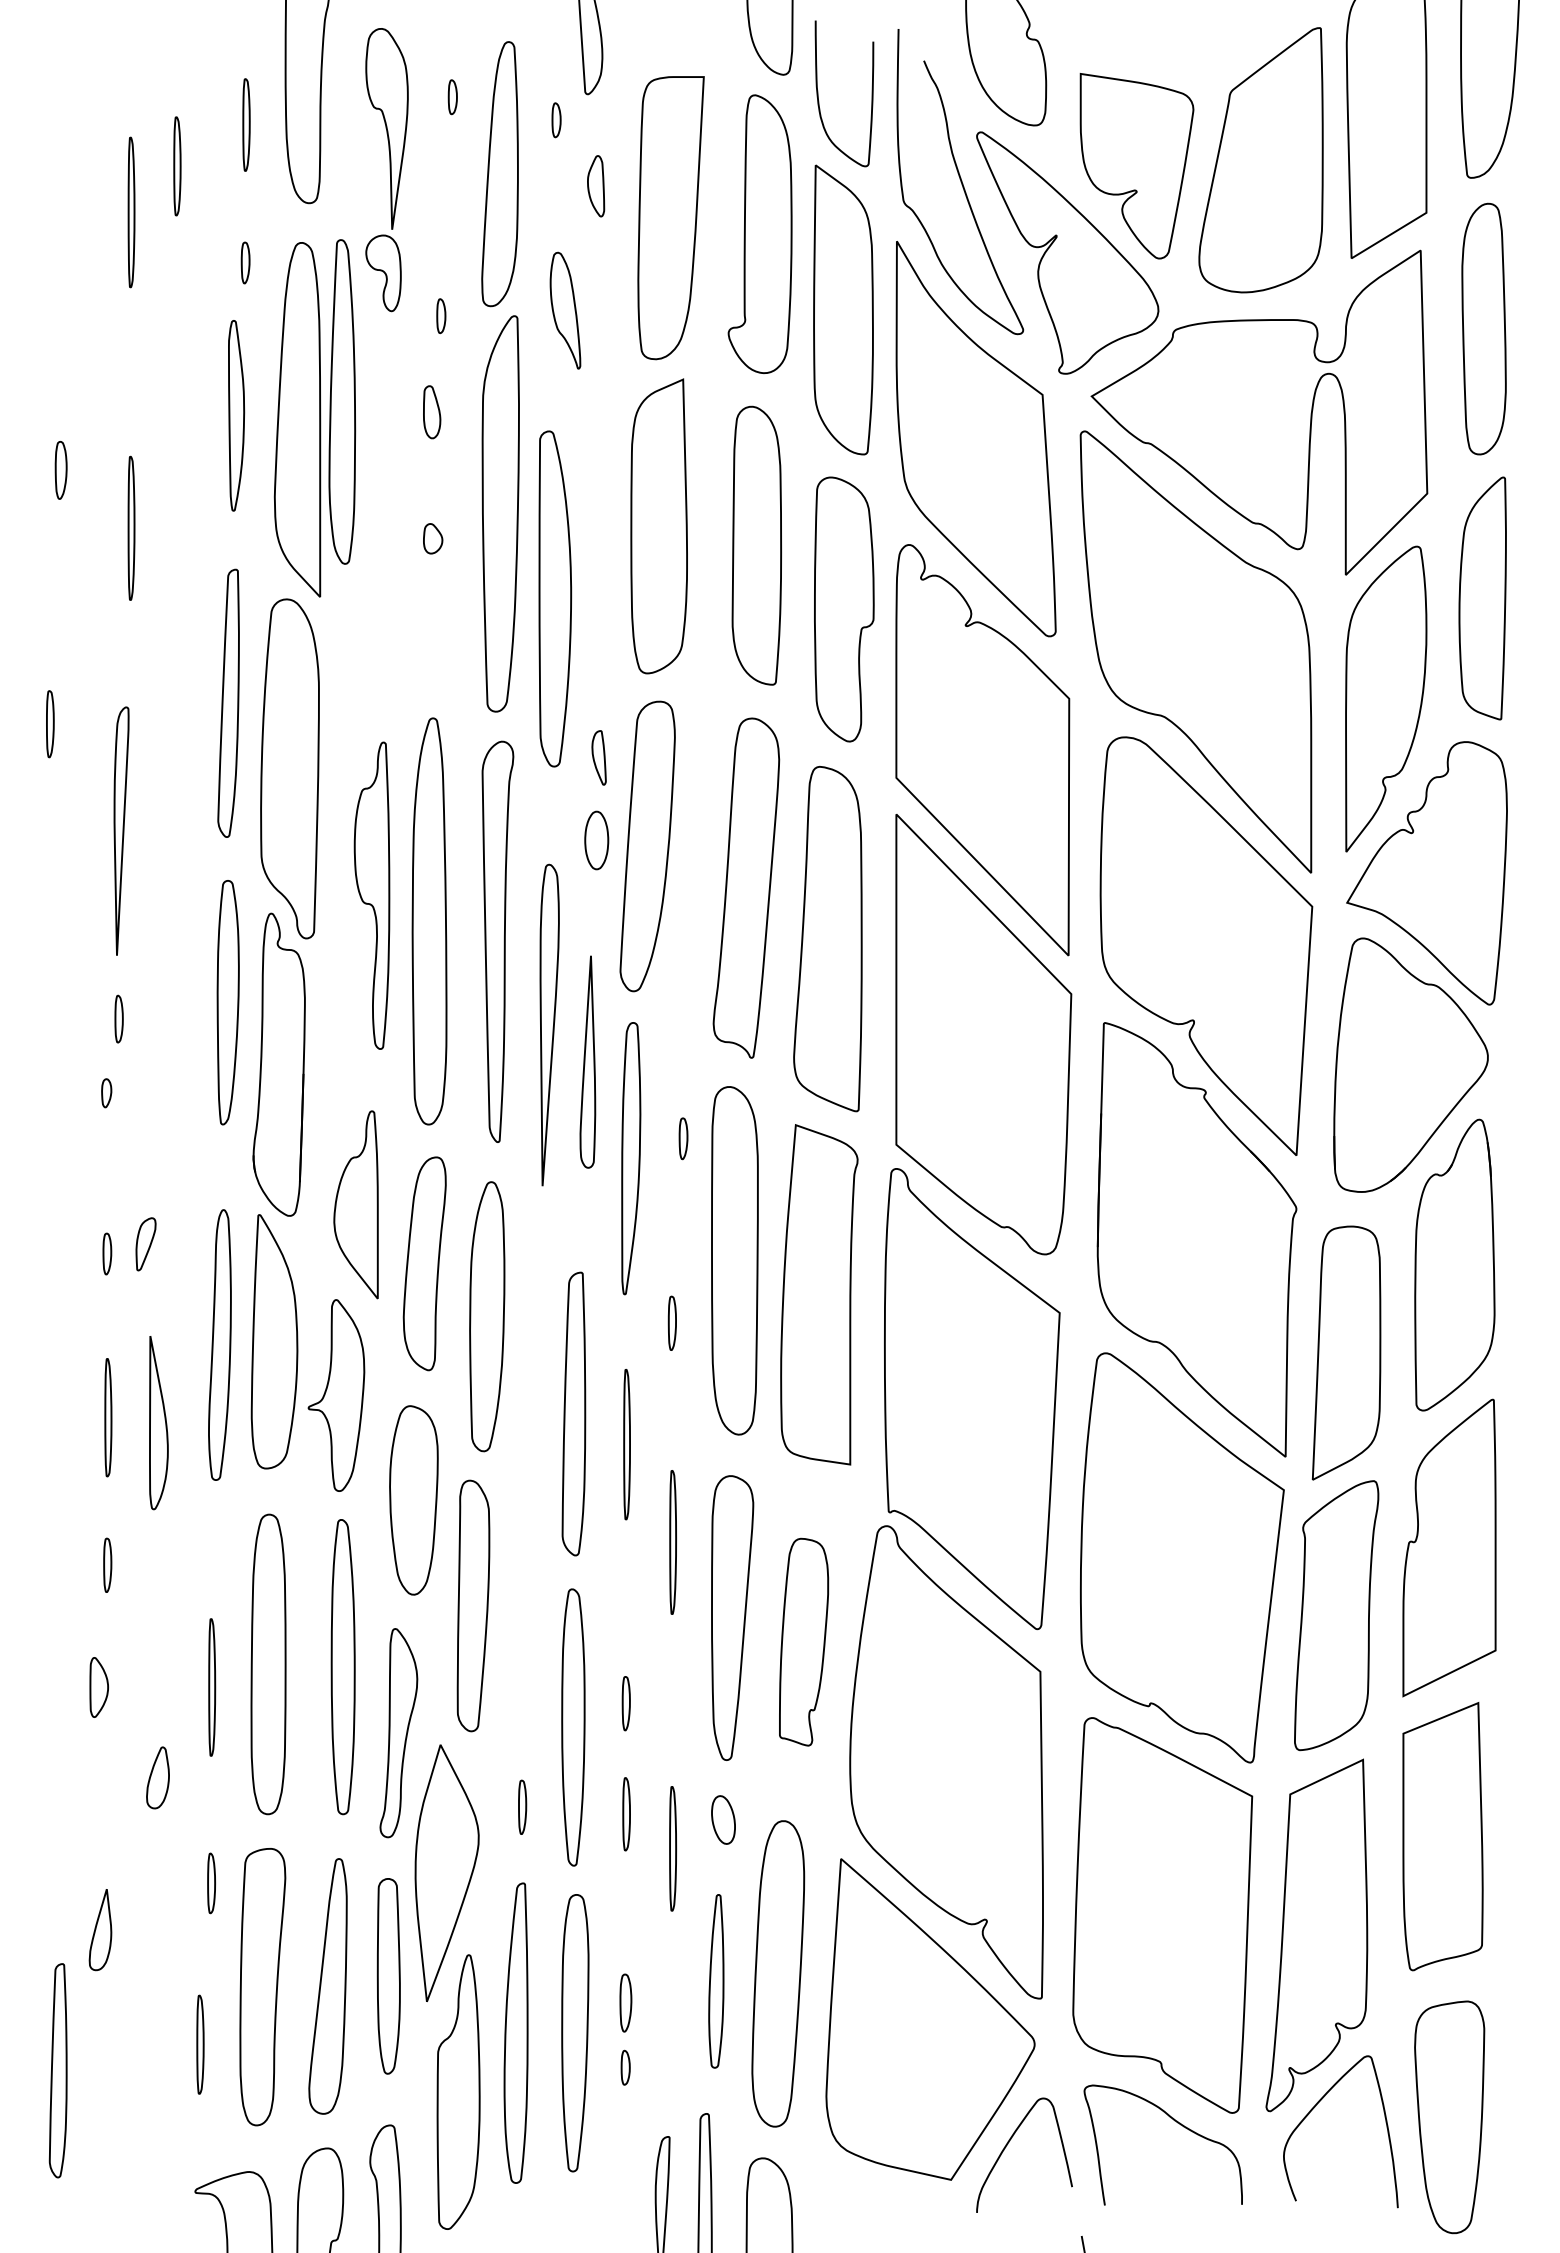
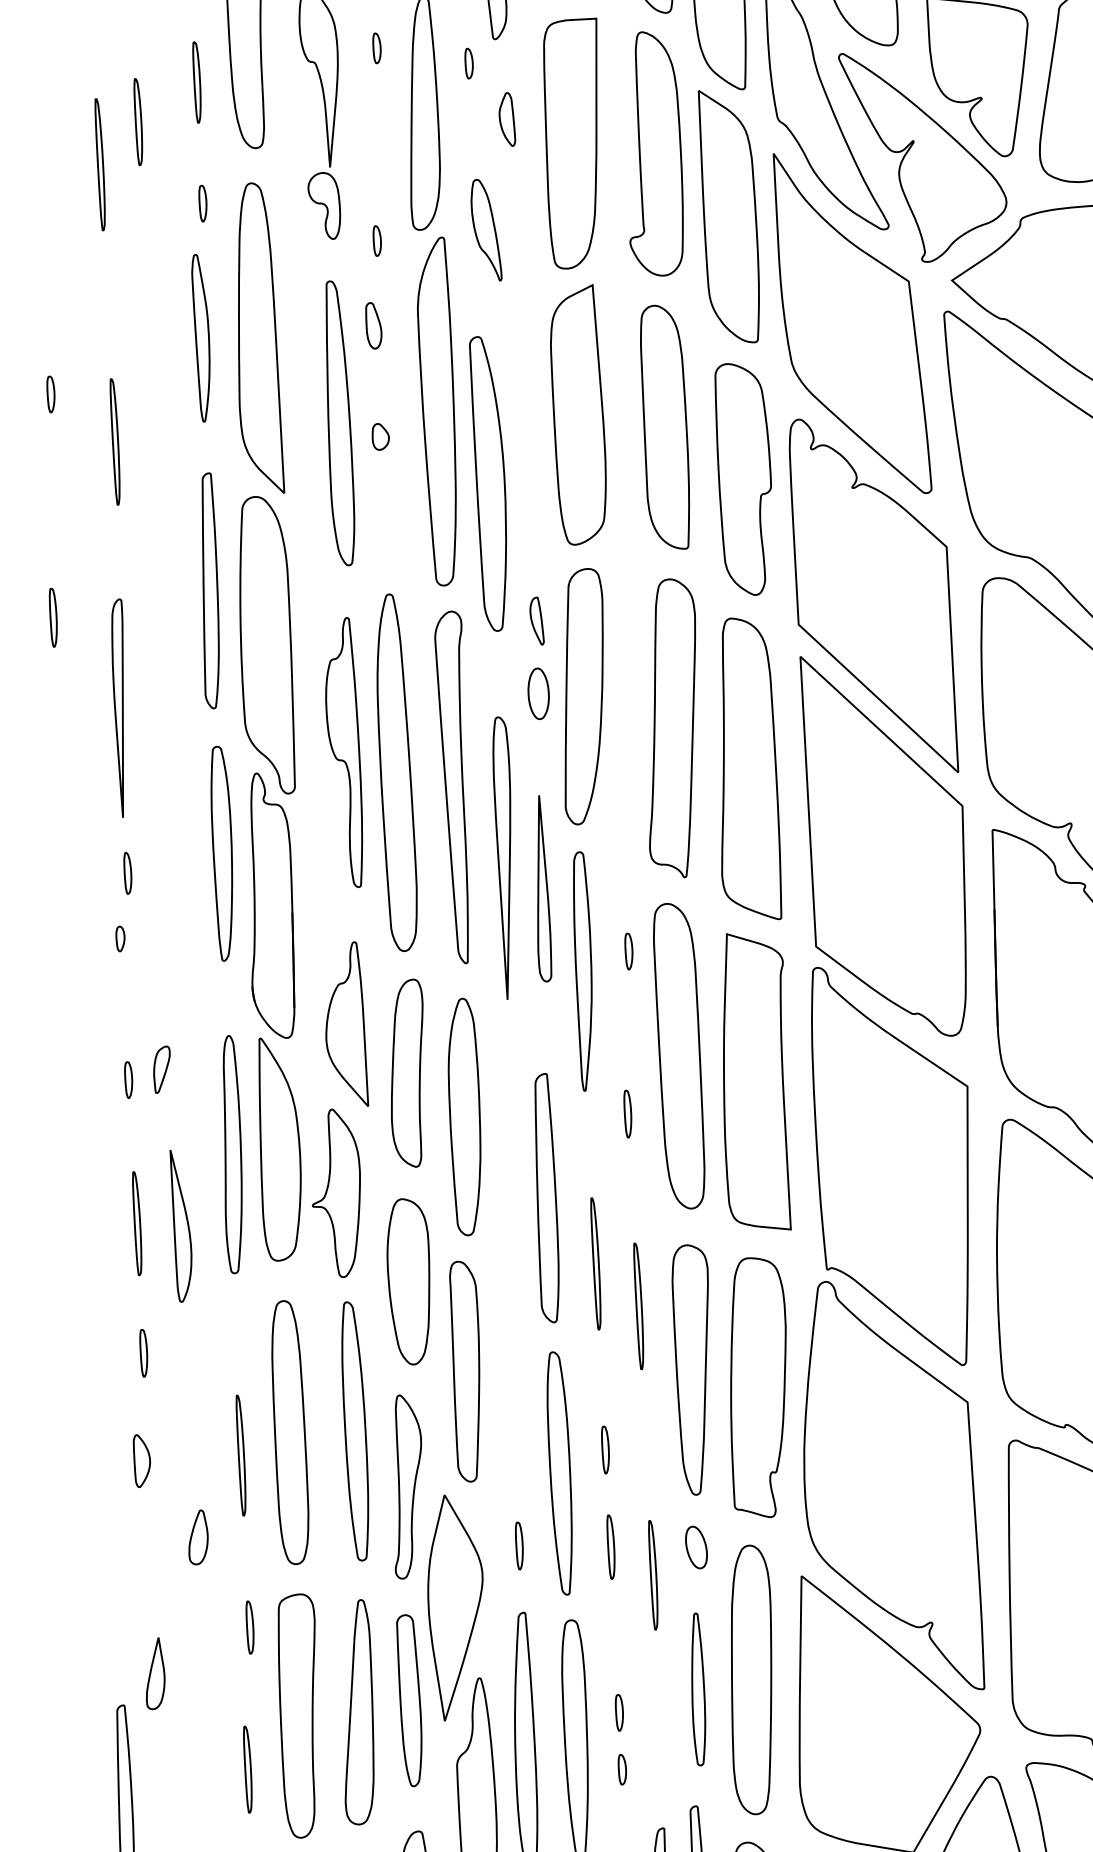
part: (342, 401) -> (338, 422), moved
part: (61, 470) -> (51, 394), size x0.71
part: (626, 1444) -> (595, 1263), moved
part: (803, 1641) -> (758, 1387), size x1.43
part: (625, 2002) -> (619, 1712), size x0.71

